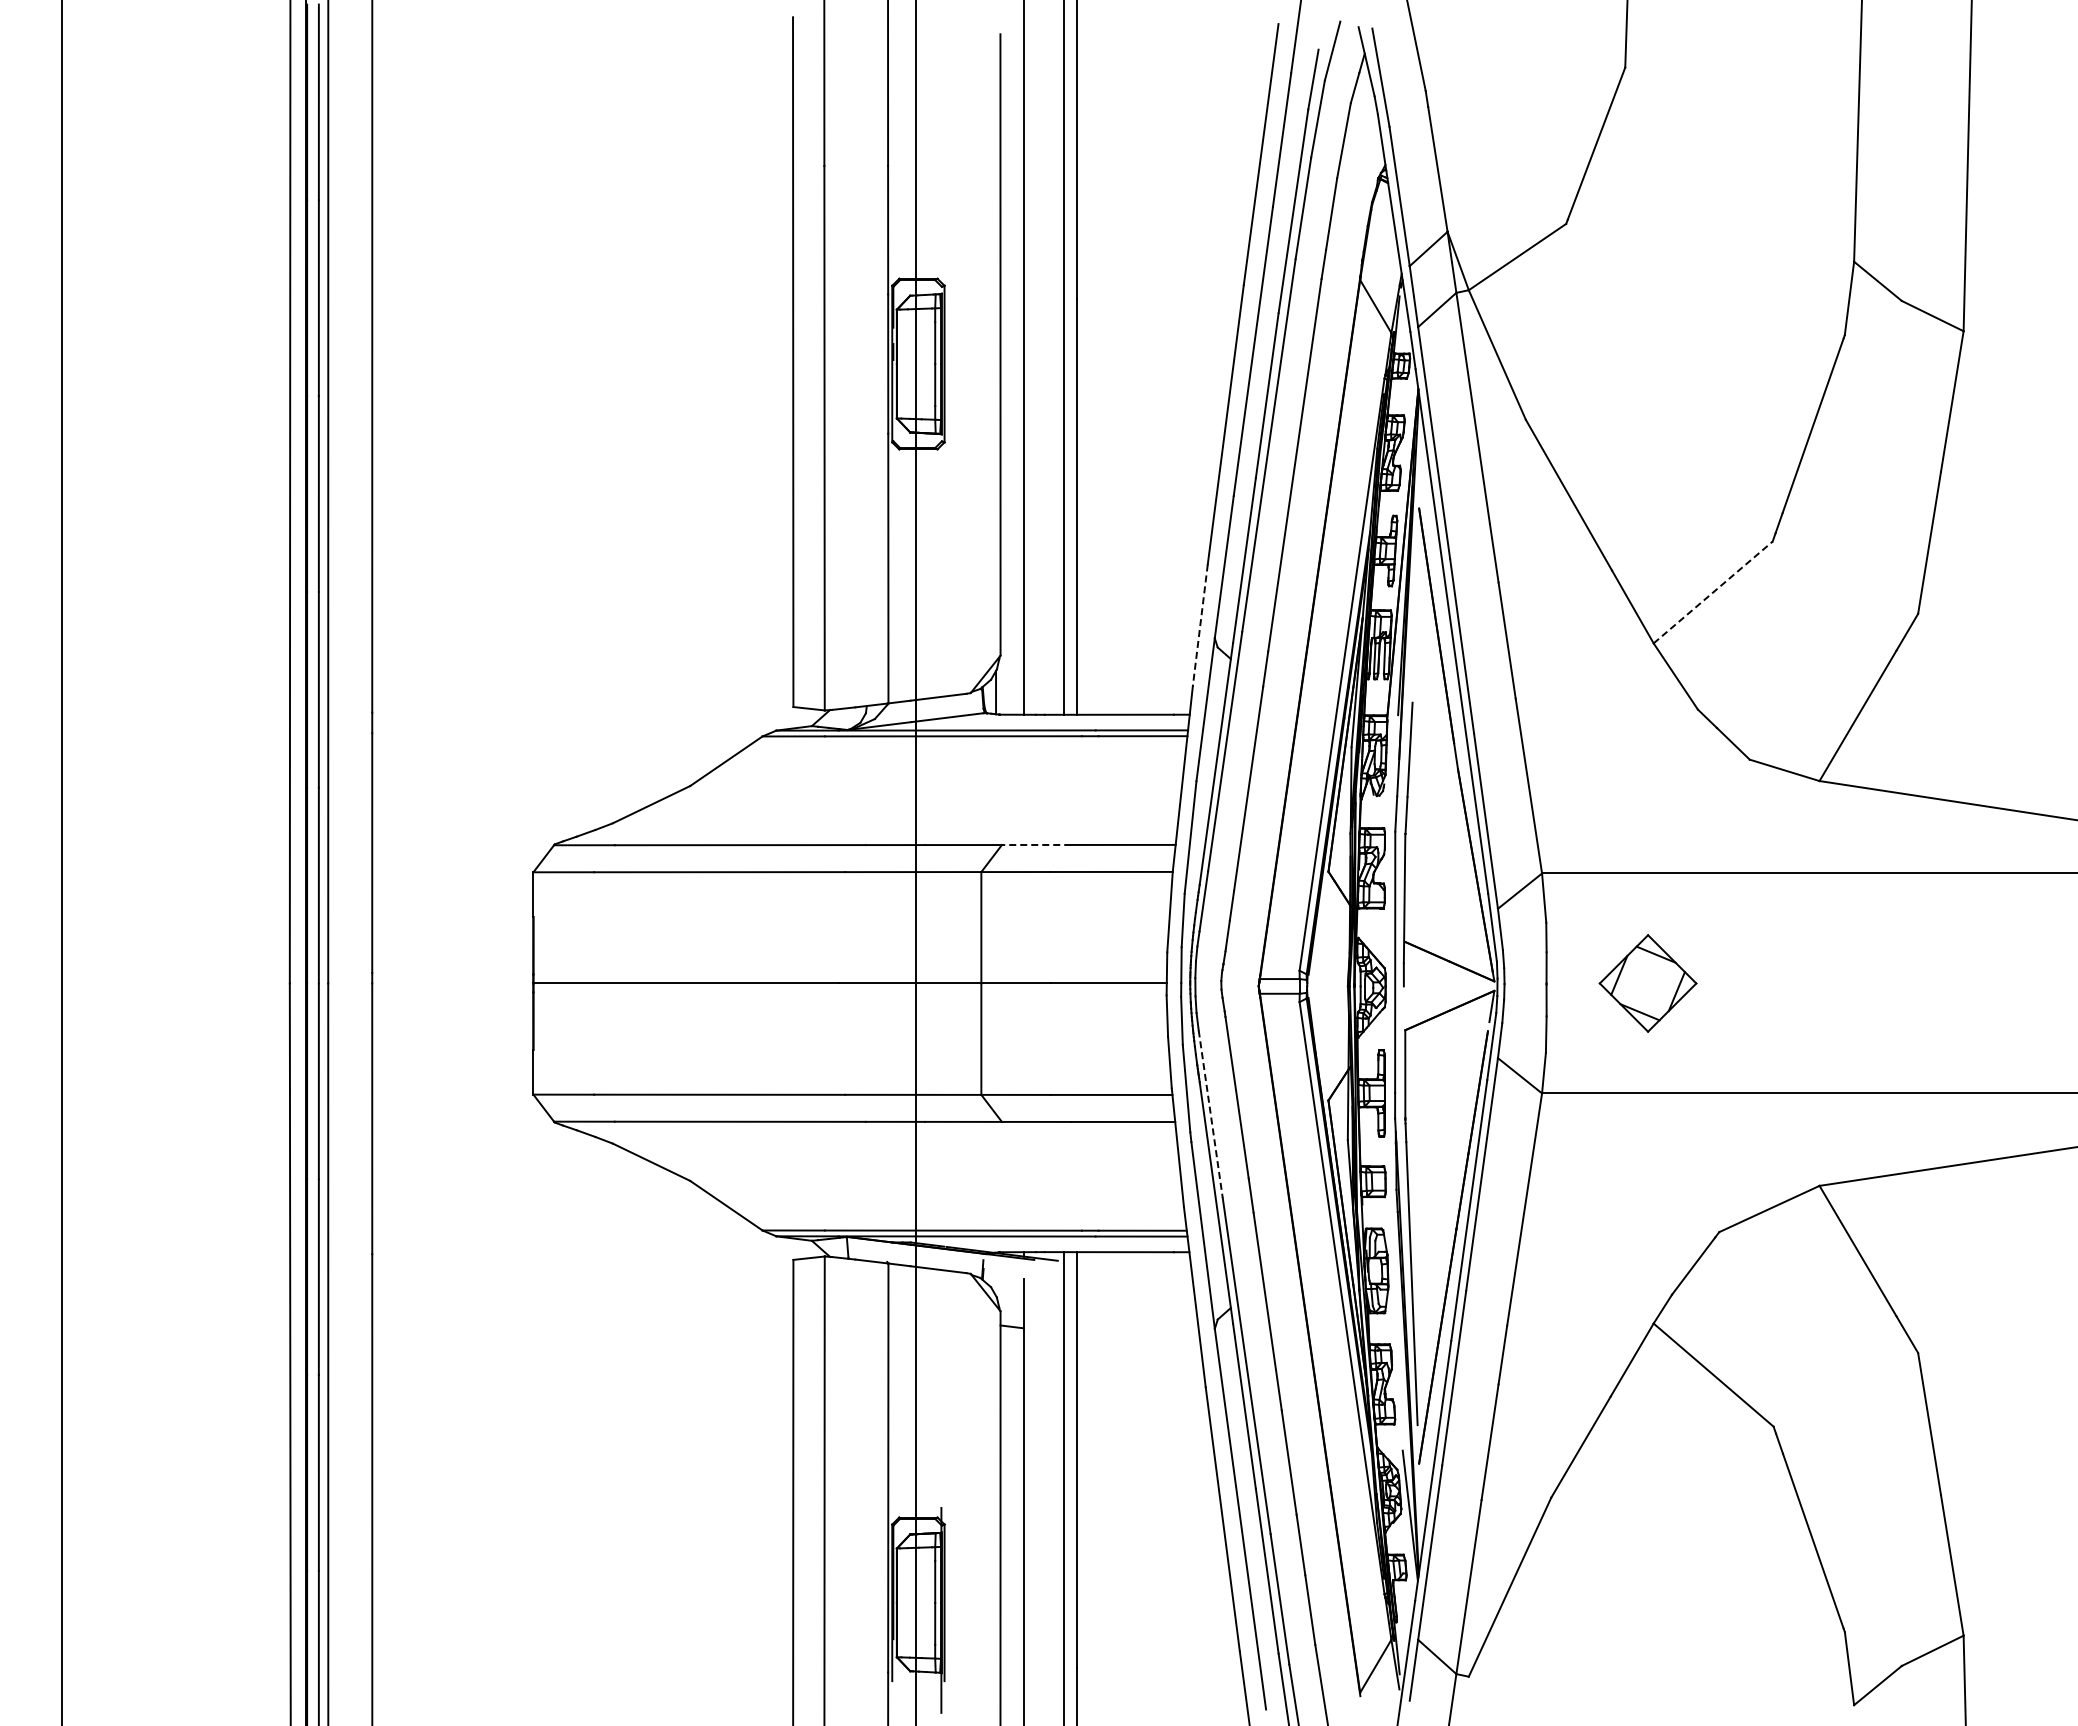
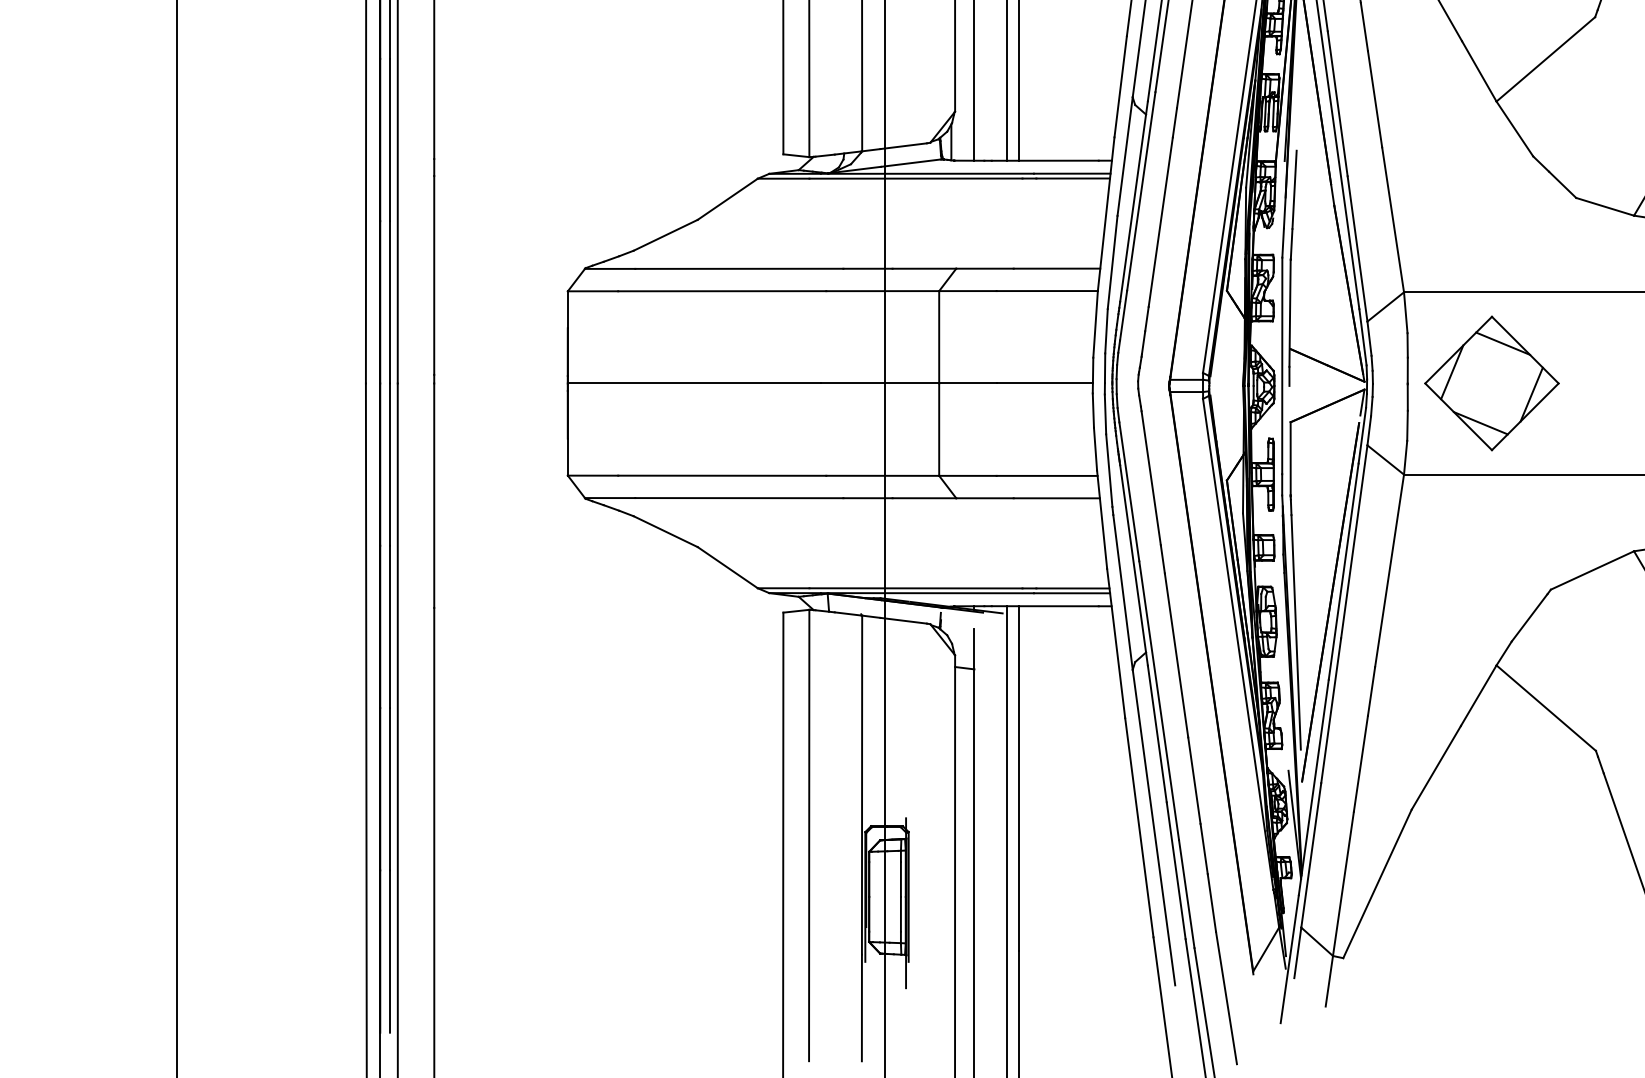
line: (1713, 592) -> (1546, 59), dashed -> solid
line: (1200, 626) -> (1120, 87), dashed -> solid
line: (1036, 845) -> (984, 269), dashed -> solid
part: (1647, 983) -> (1491, 383), size x1.67
line: (1210, 1114) -> (1129, 492), dashed -> solid

